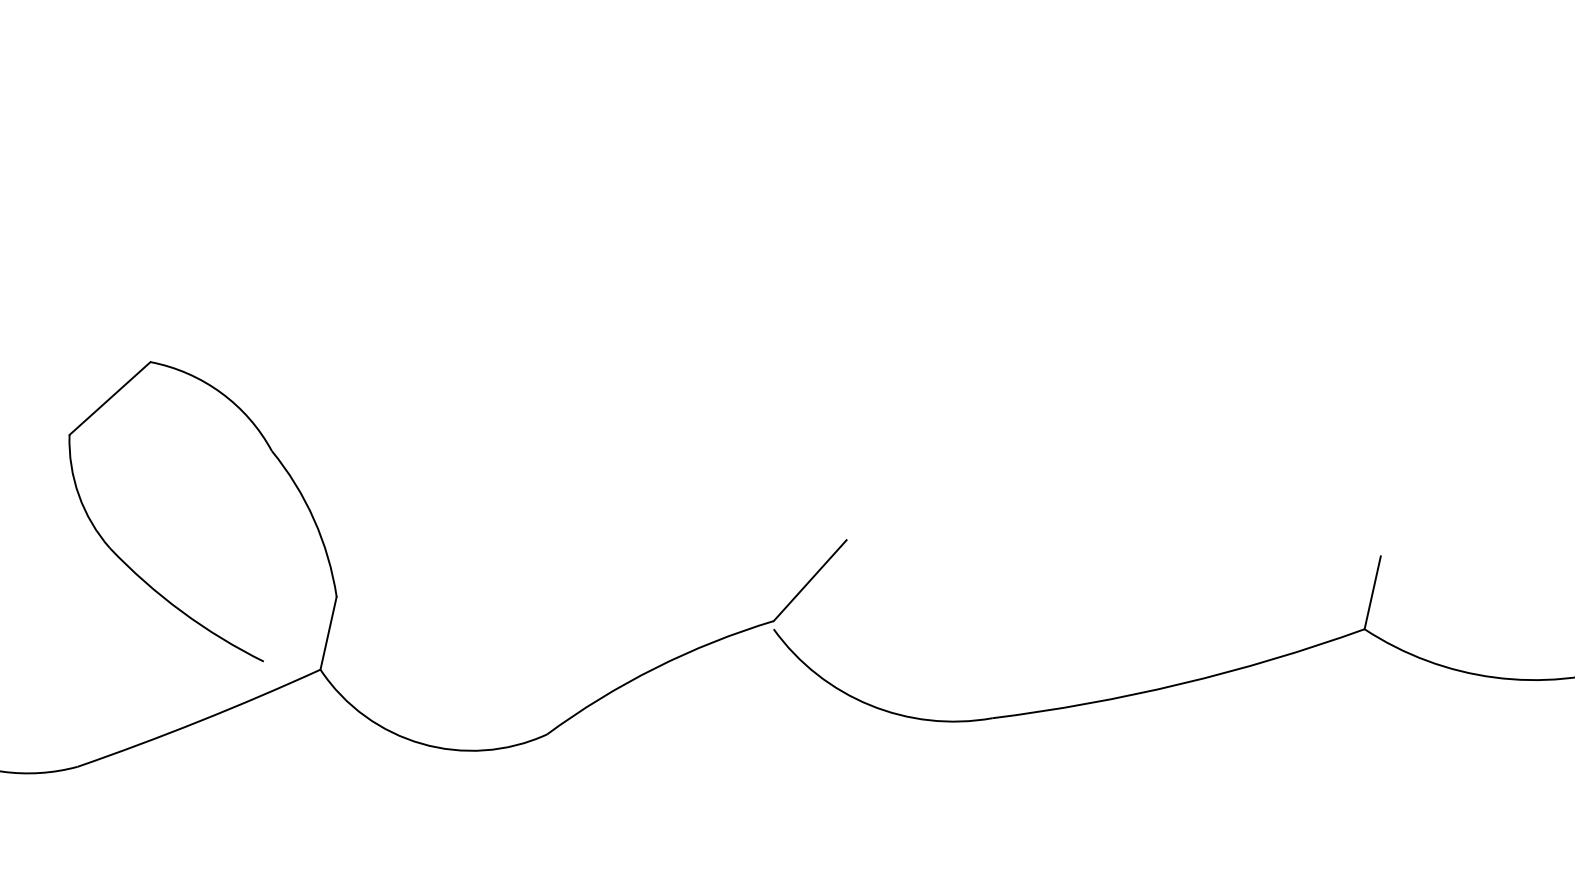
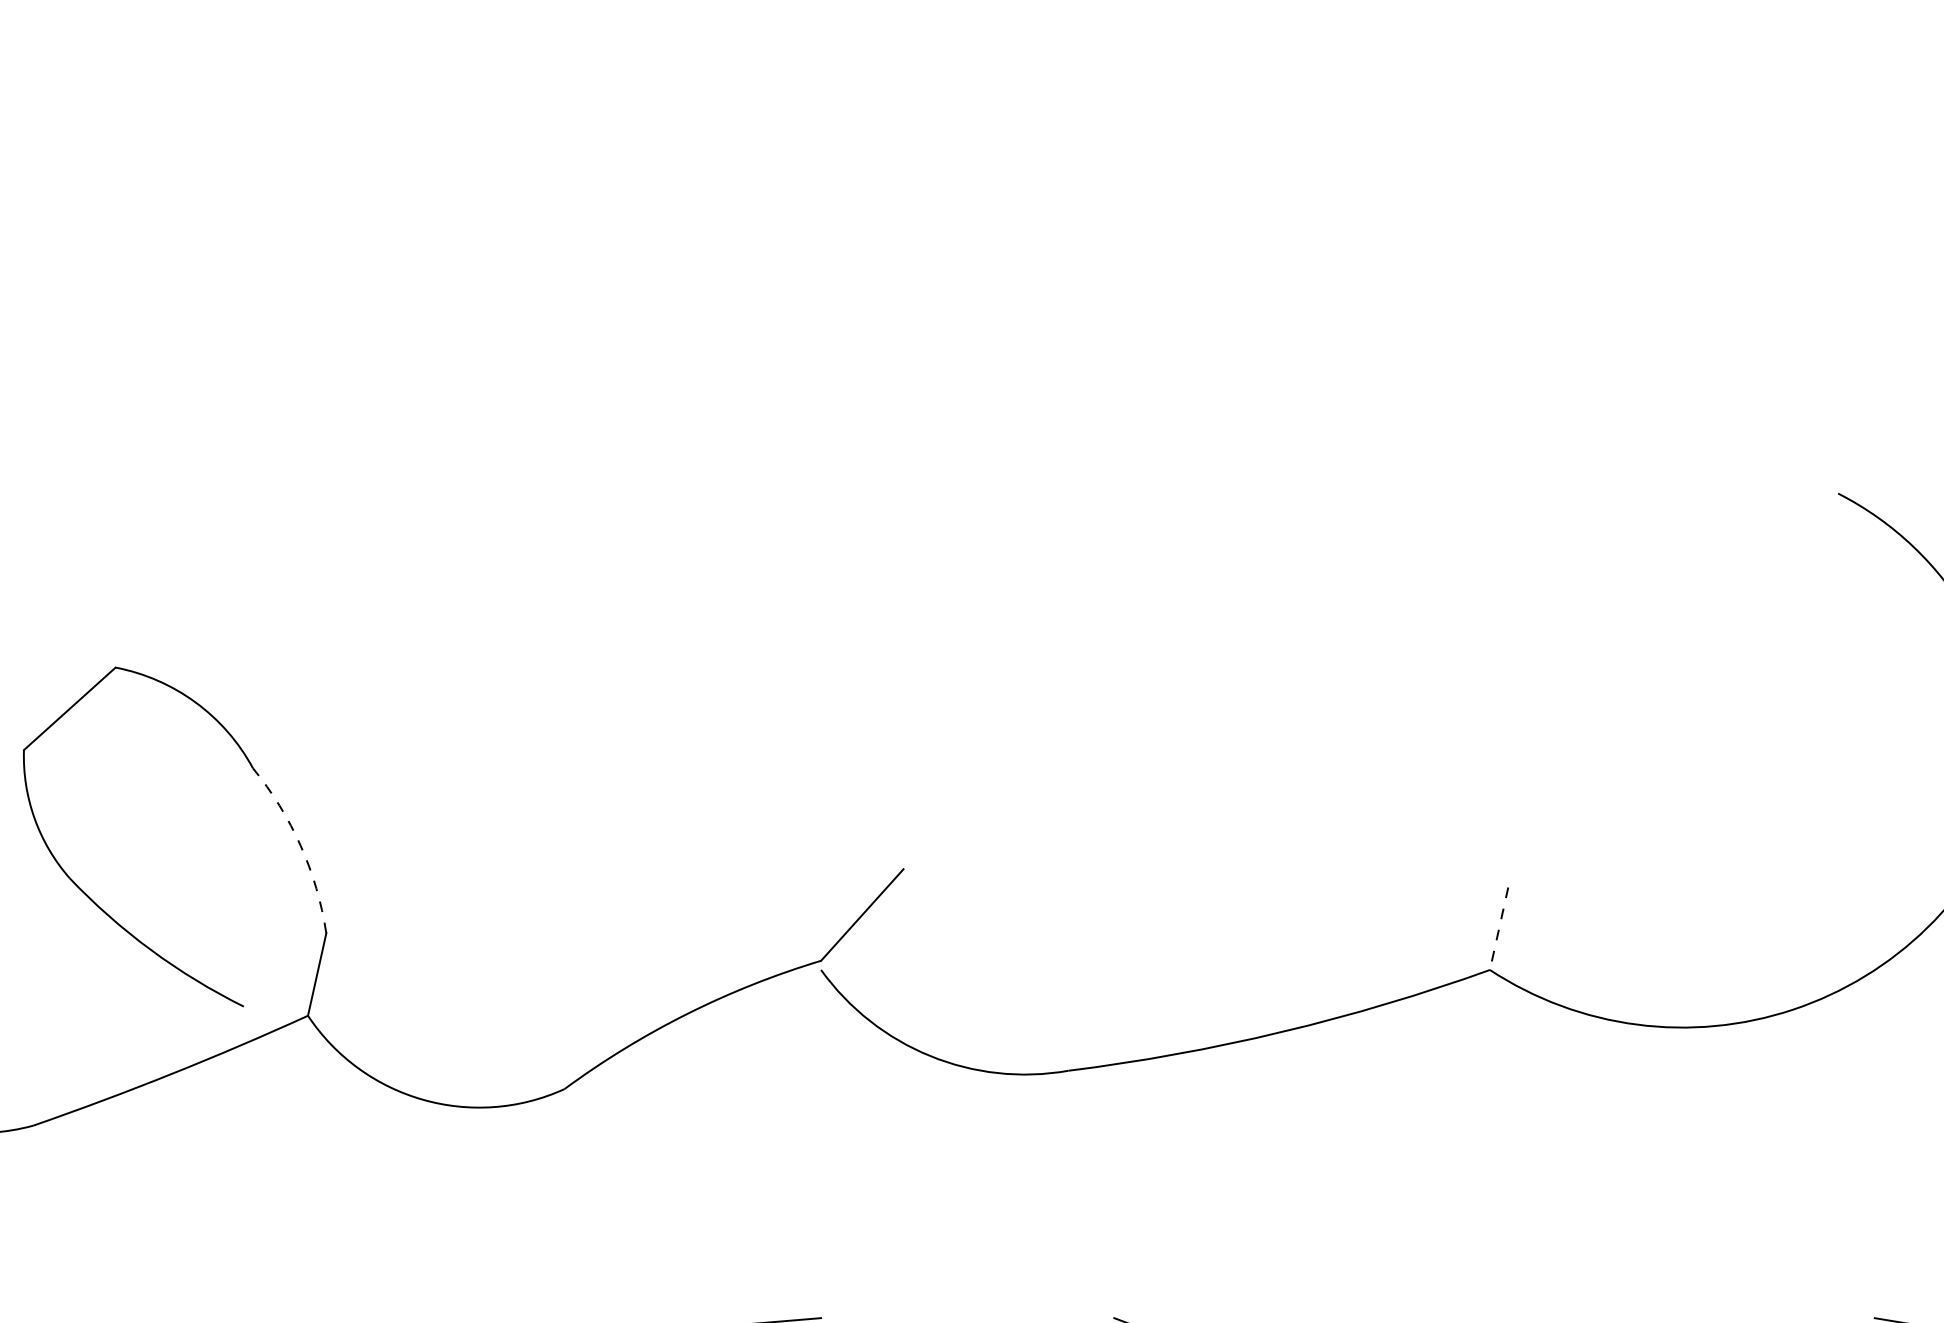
arc: (313, 519) -> (300, 845), solid -> dashed
line: (1373, 593) -> (1499, 929), solid -> dashed

